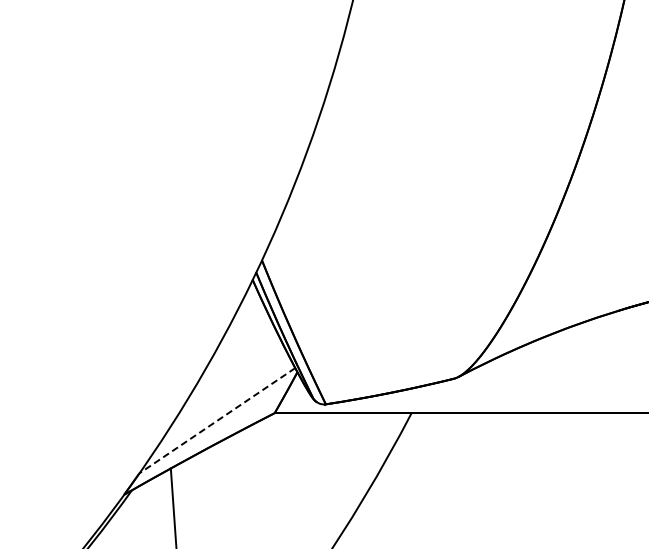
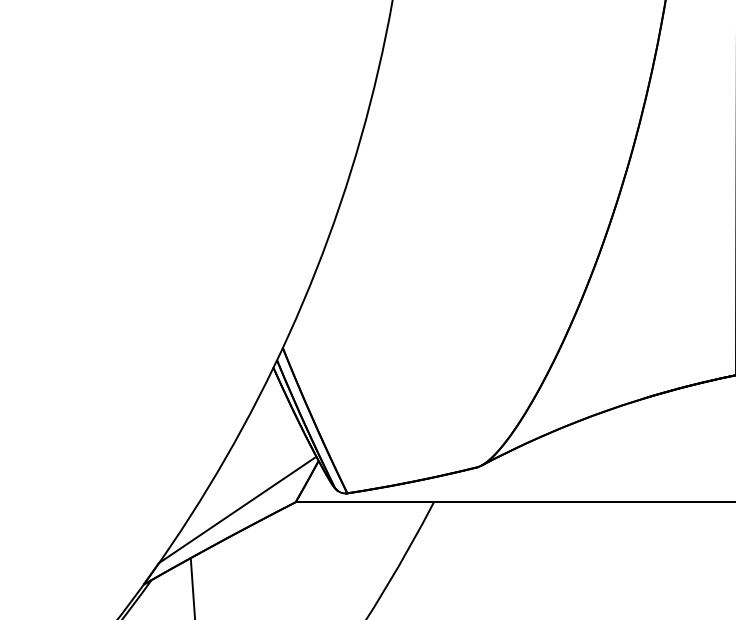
line: (217, 421) -> (237, 510), dashed -> solid

